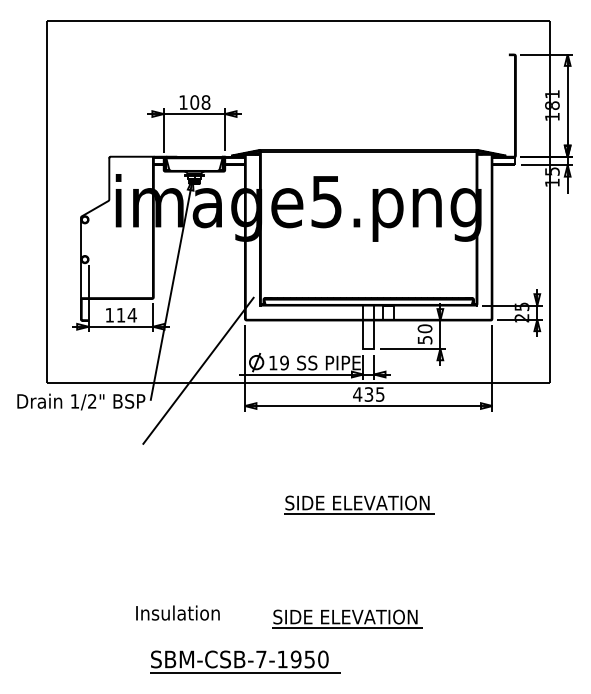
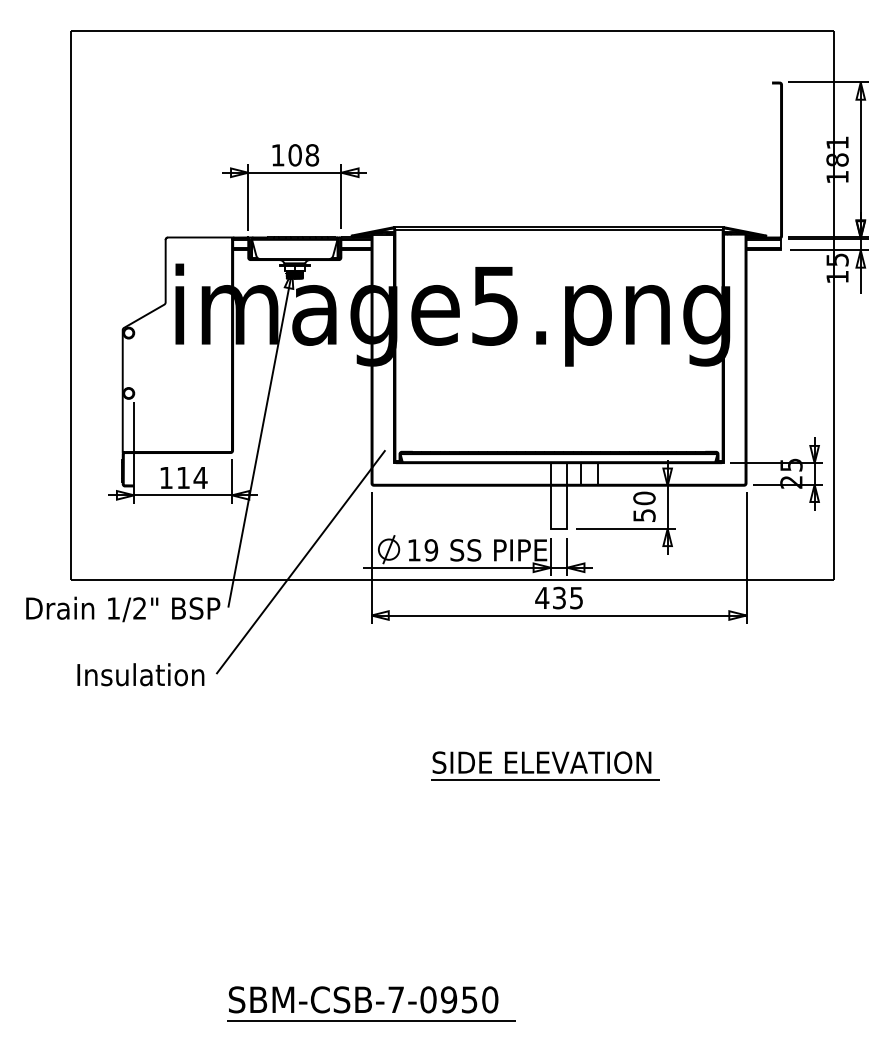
text: (177, 612) -> (140, 673), moved
part: (347, 618) -> (526, 937), removed
text: (282, 659) -> (428, 999), SBM-CSB-7-1950 -> SBM-CSB-7-0950

